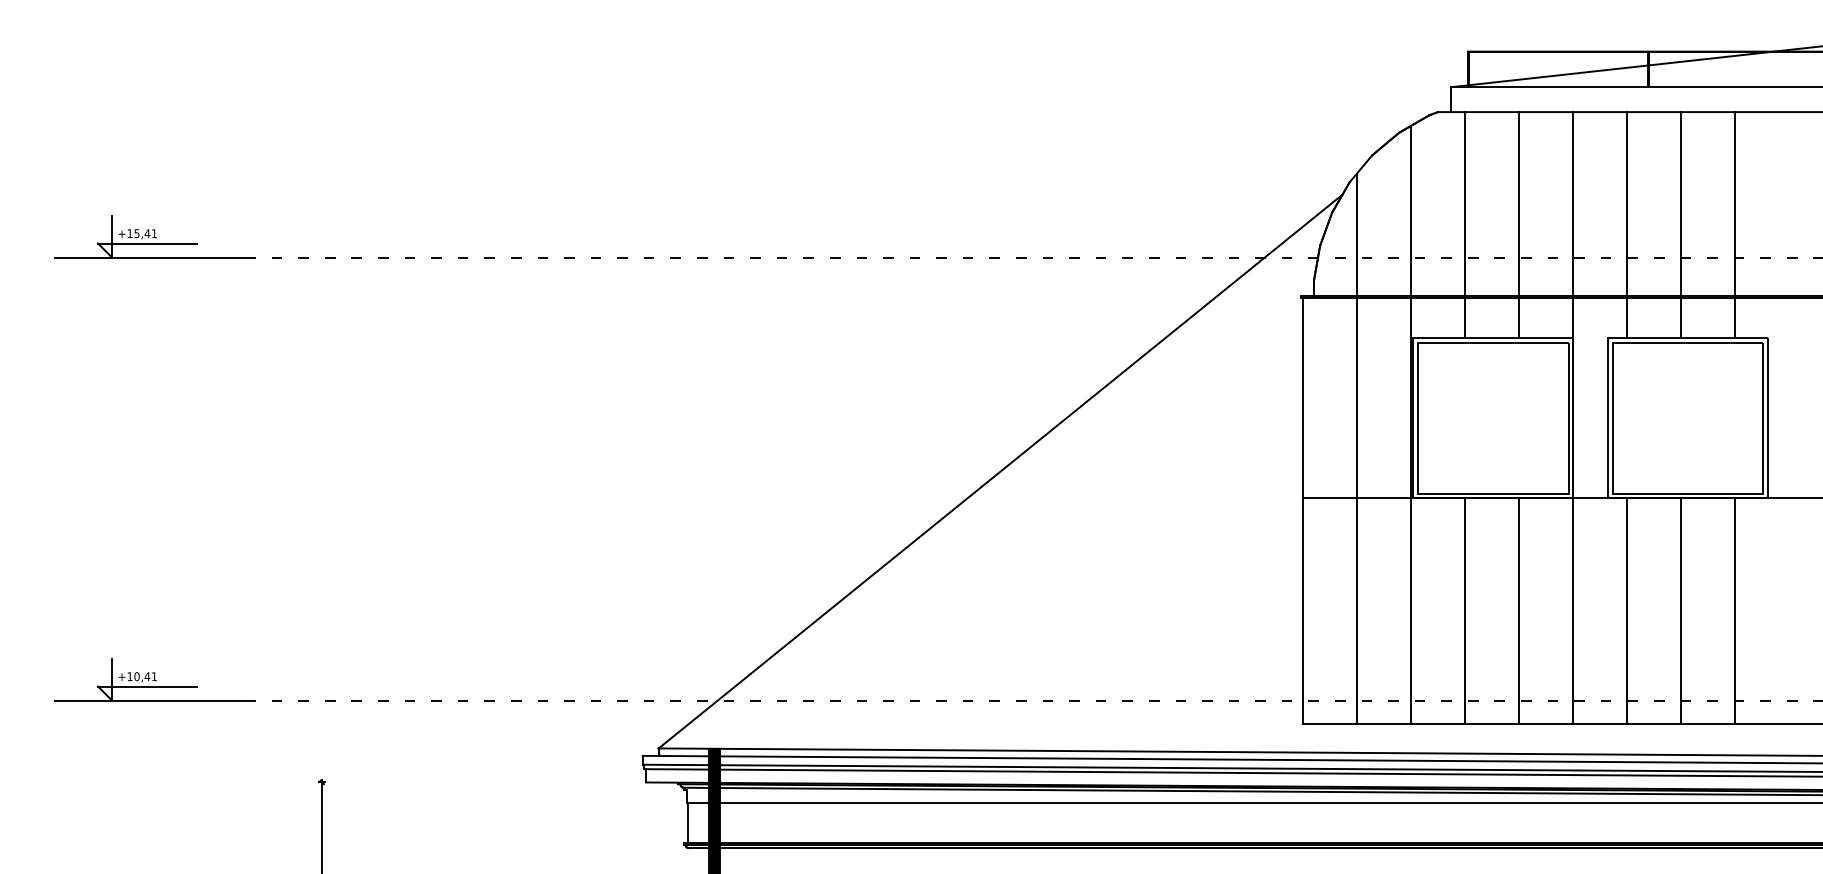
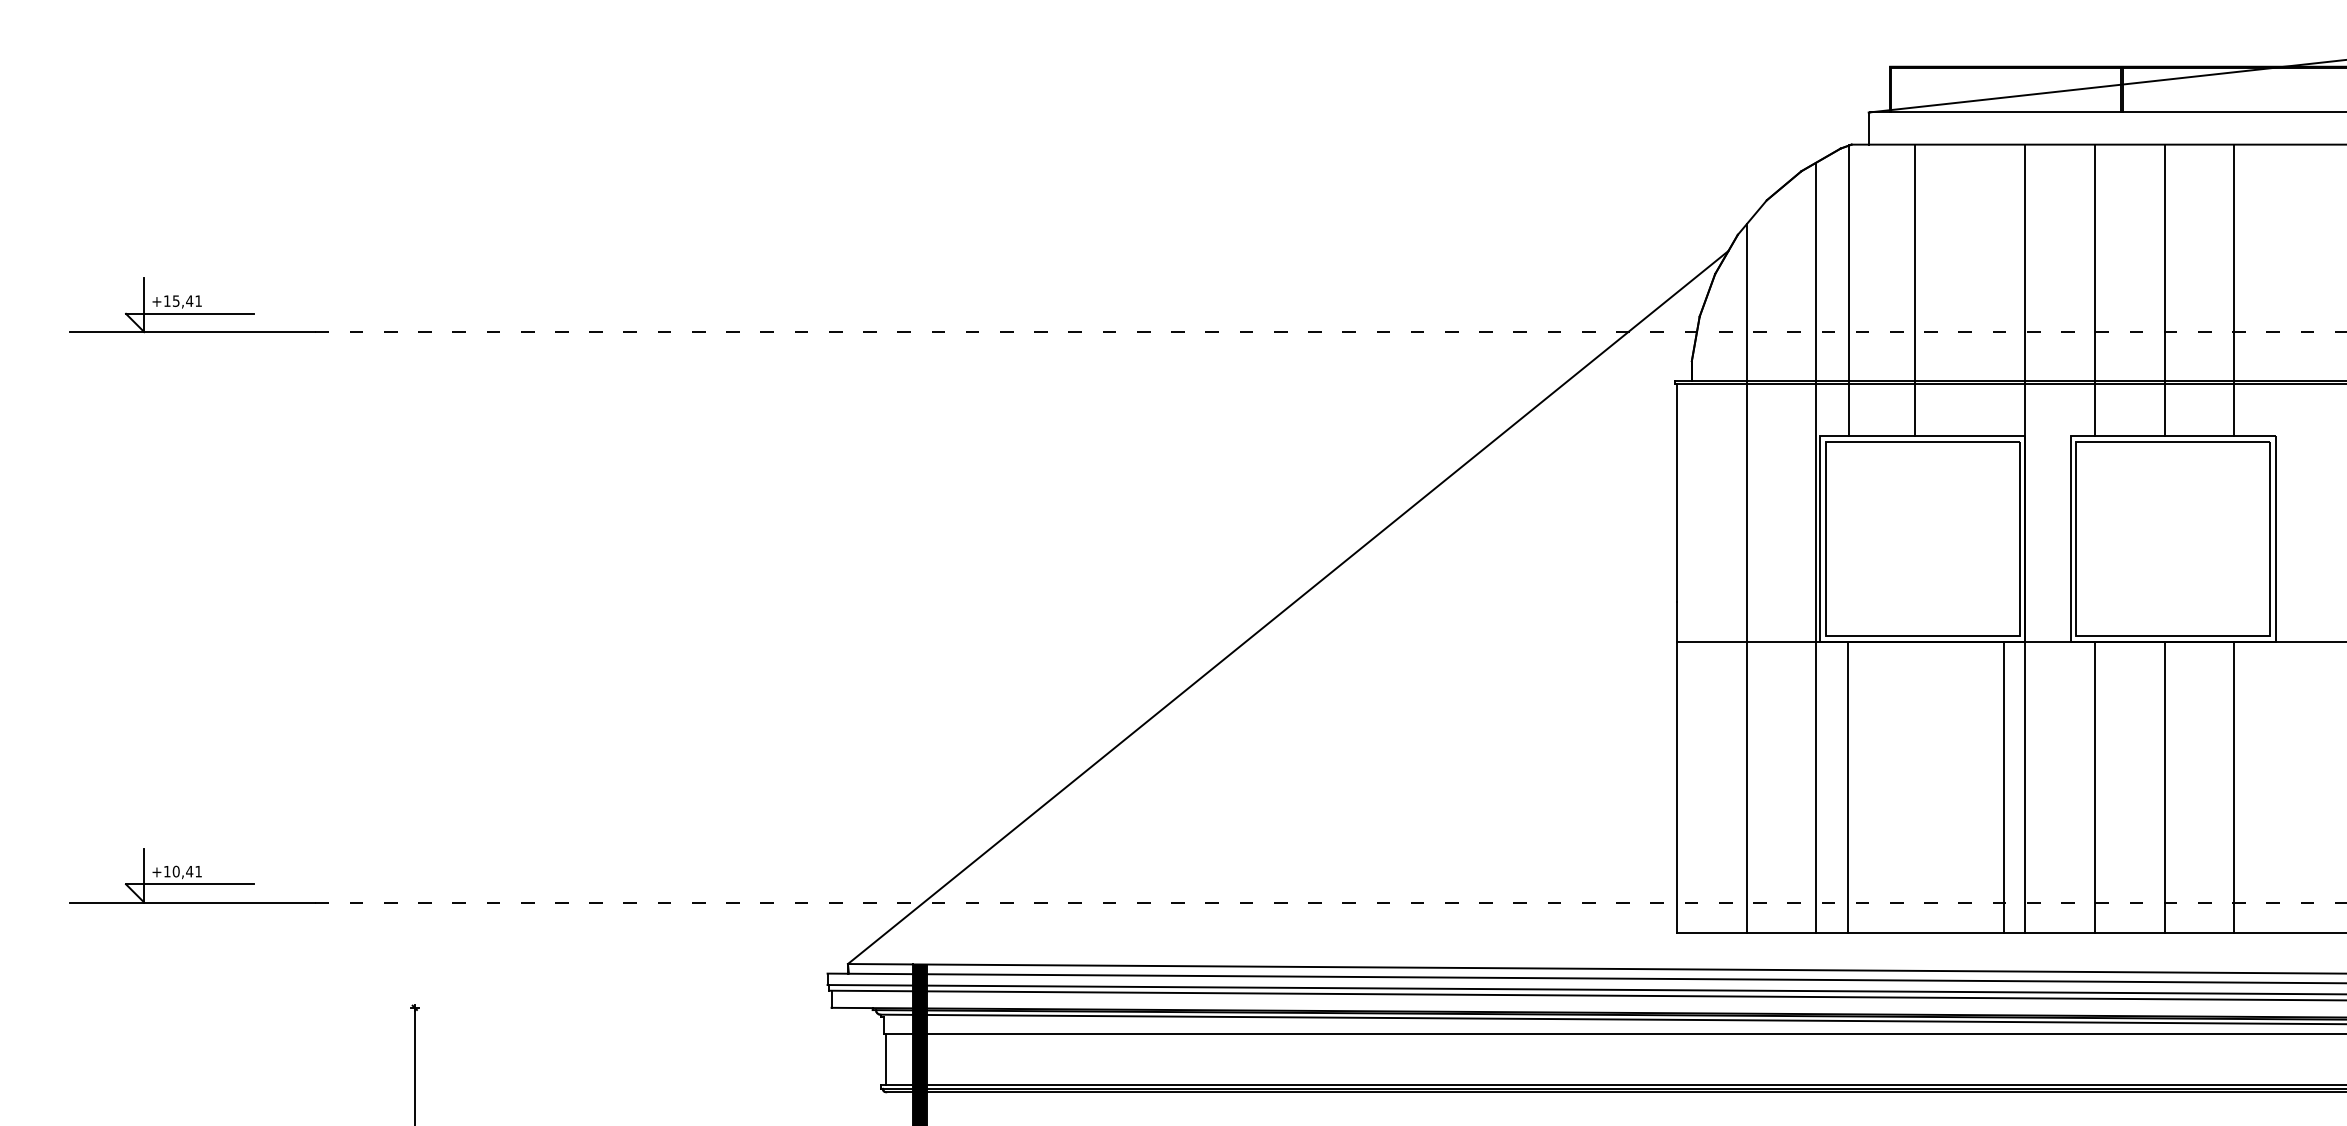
line: (1464, 225) -> (1848, 290), moved
line: (1518, 225) -> (1914, 290), moved
line: (1464, 610) -> (1847, 786), moved
line: (1518, 610) -> (2003, 786), moved

